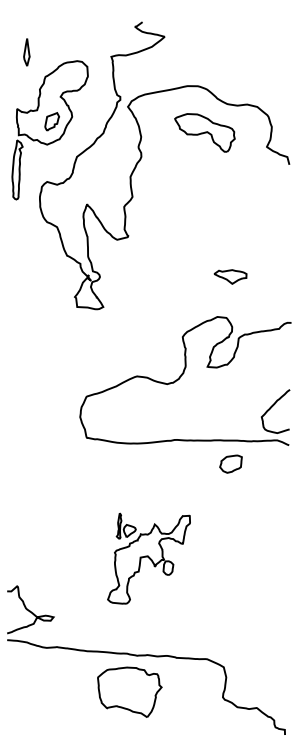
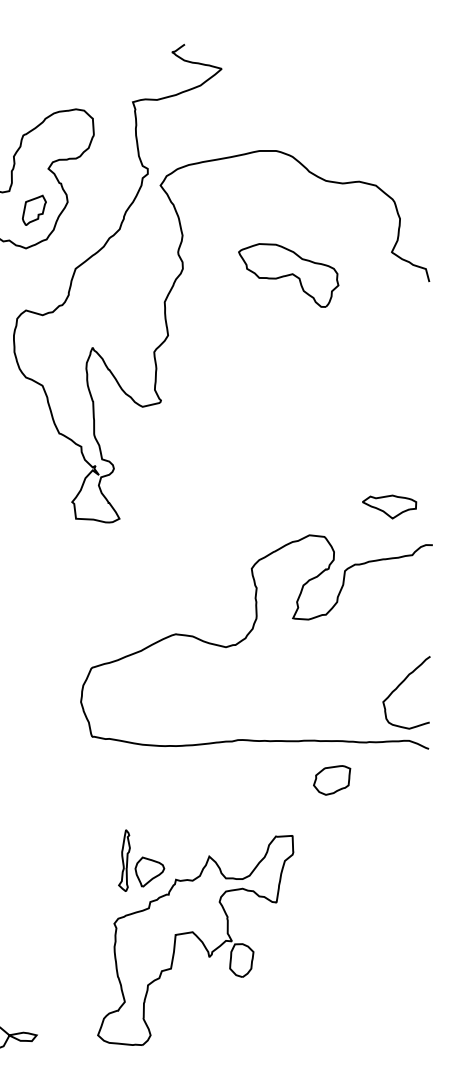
part: (204, 132) -> (287, 274), moved
part: (230, 276) -> (389, 506), moved
part: (148, 558) -> (194, 937), size x1.43

